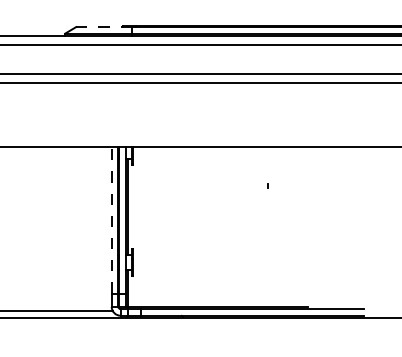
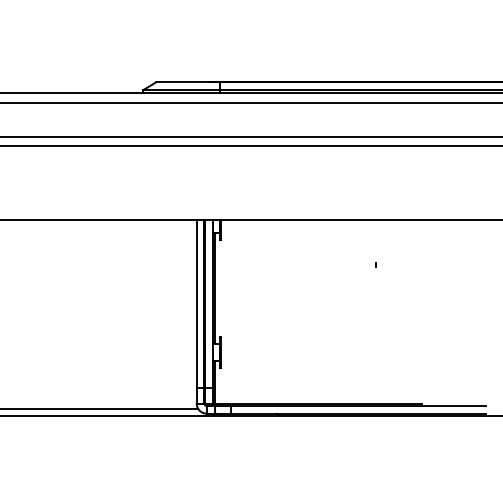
line: (103, 27) -> (187, 82), dashed -> solid
line: (111, 219) -> (196, 303), dashed -> solid

